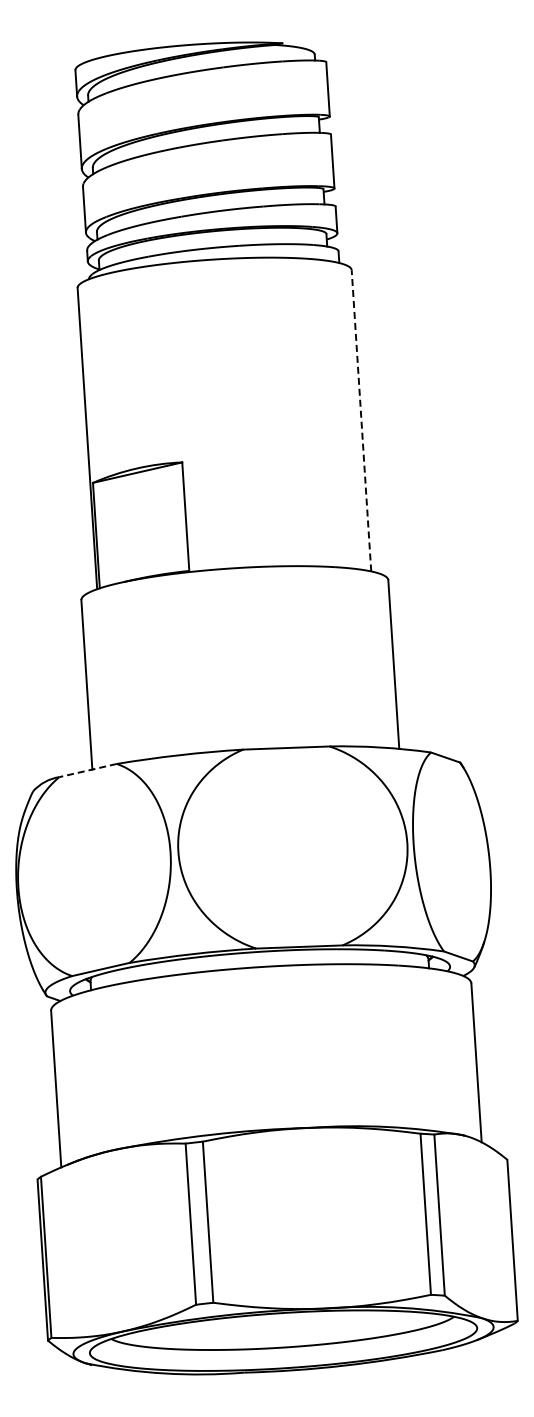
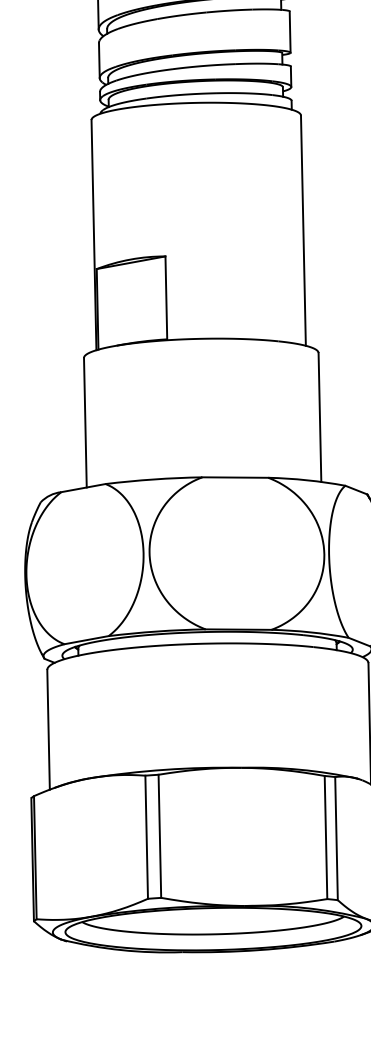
line: (361, 420) -> (303, 230), dashed -> solid
line: (88, 770) -> (83, 488), dashed -> solid

